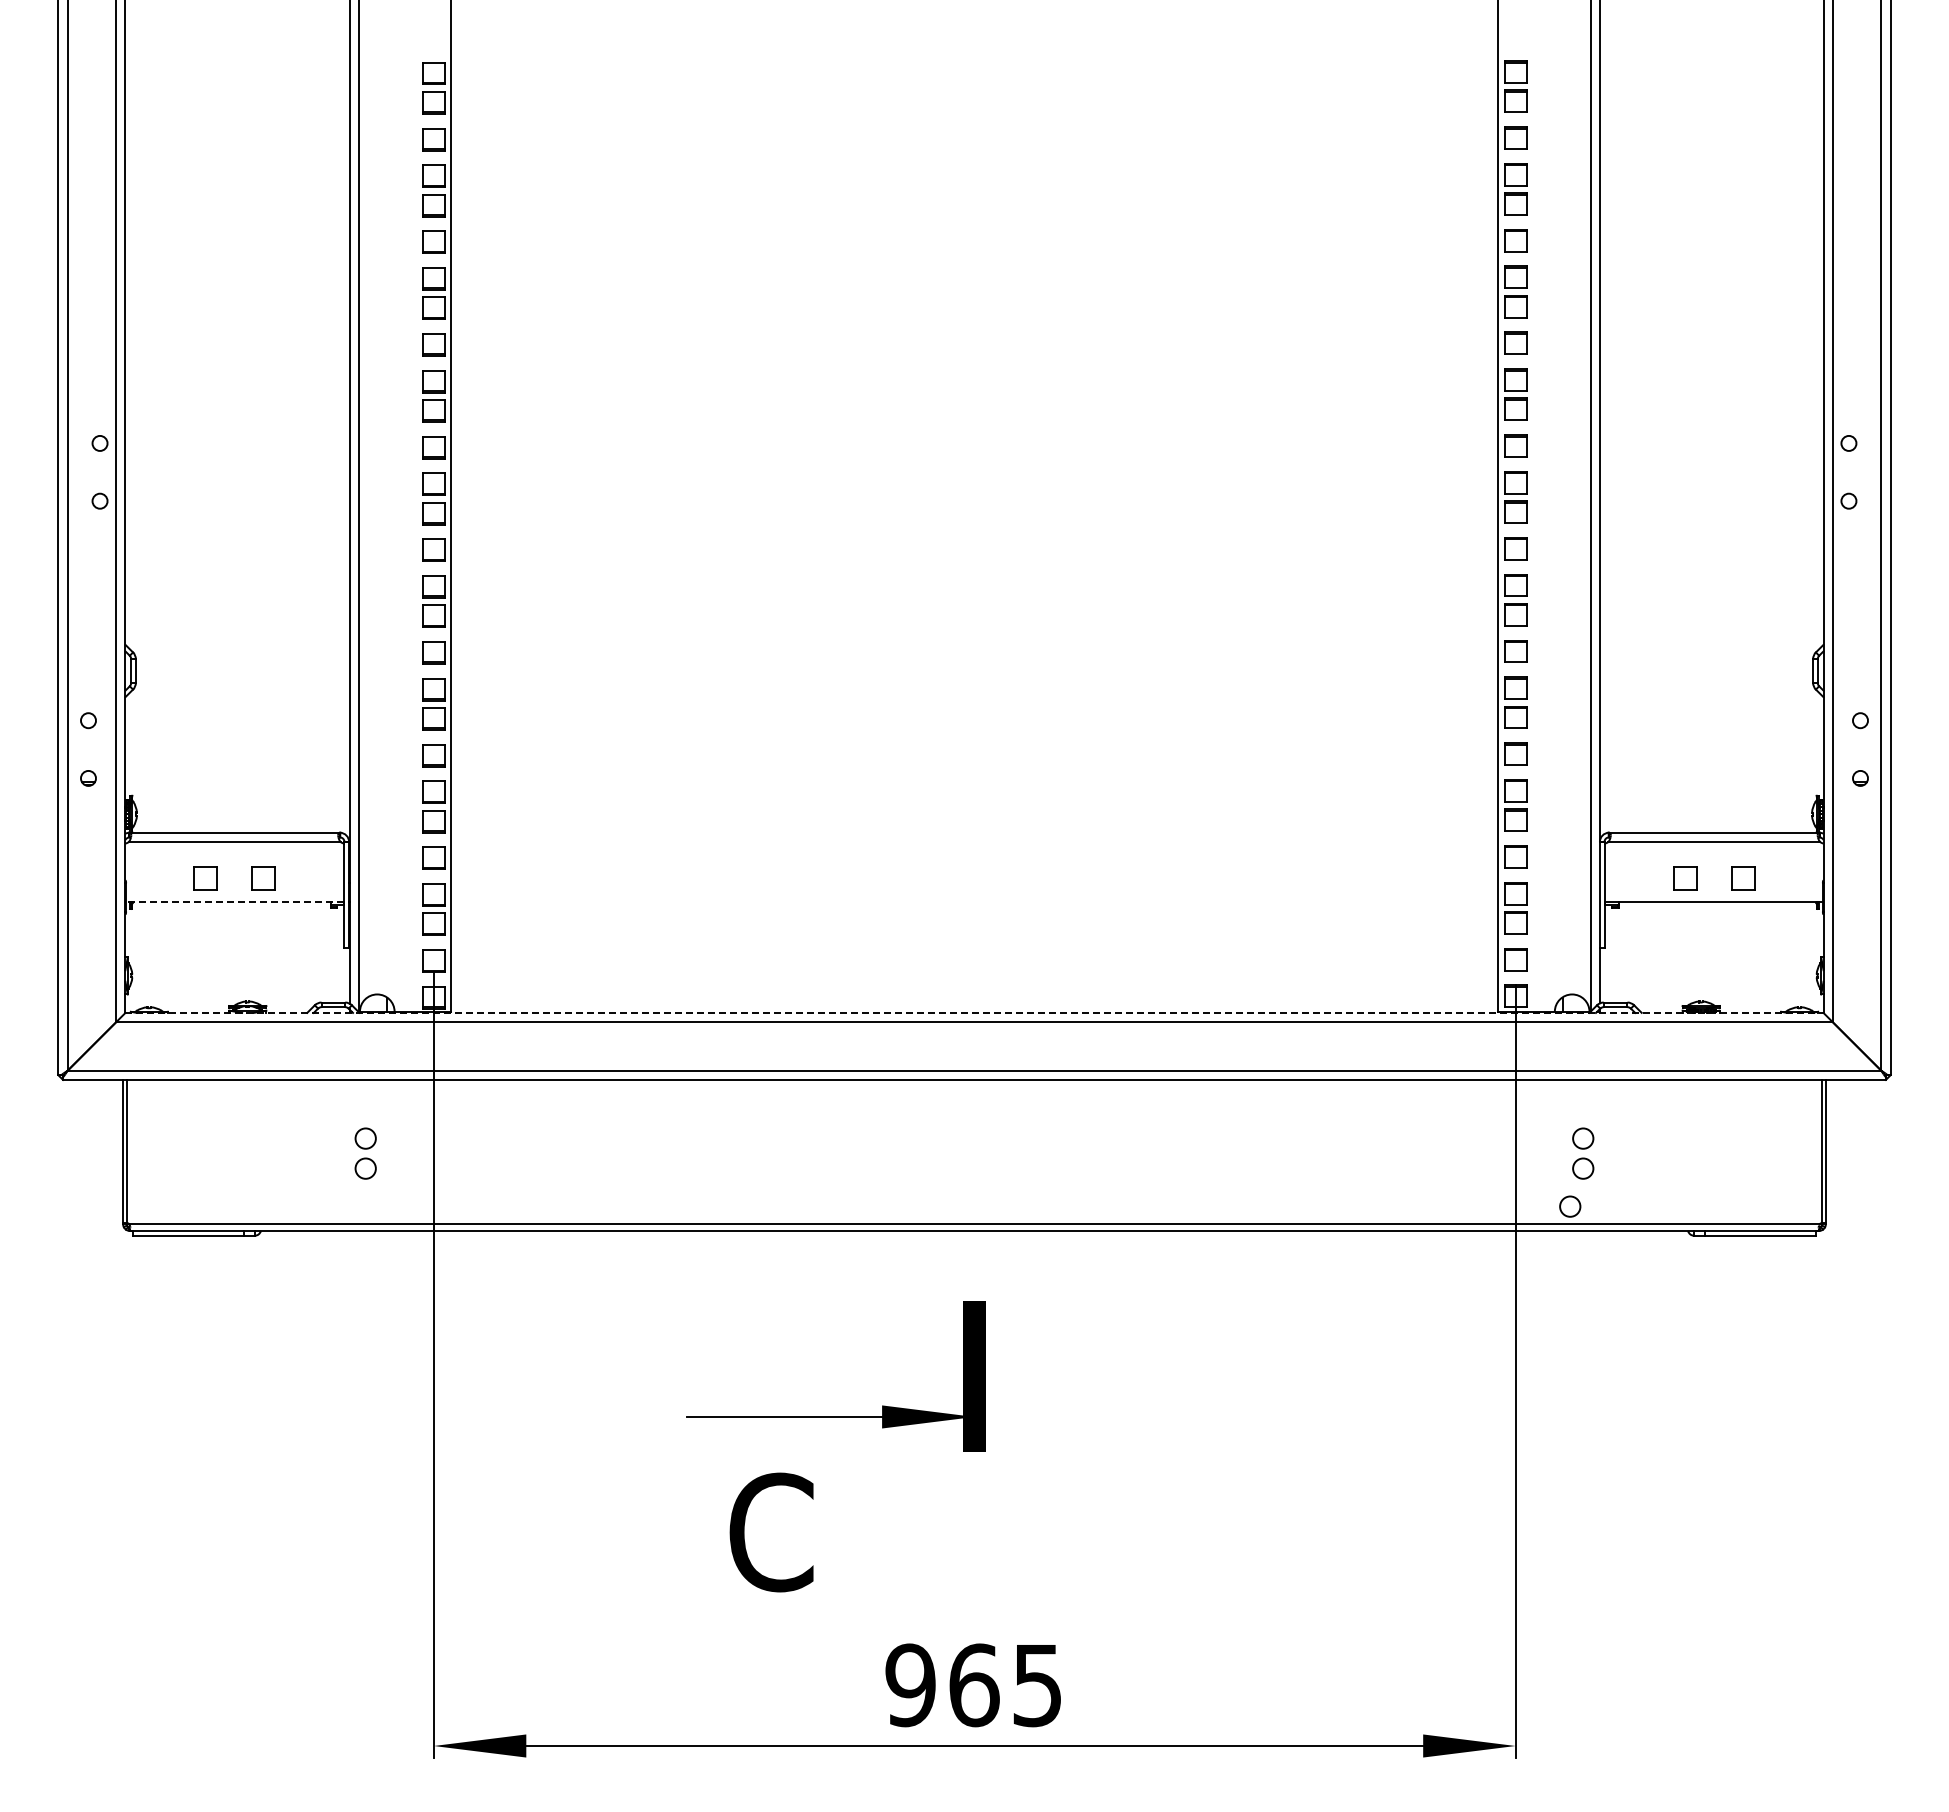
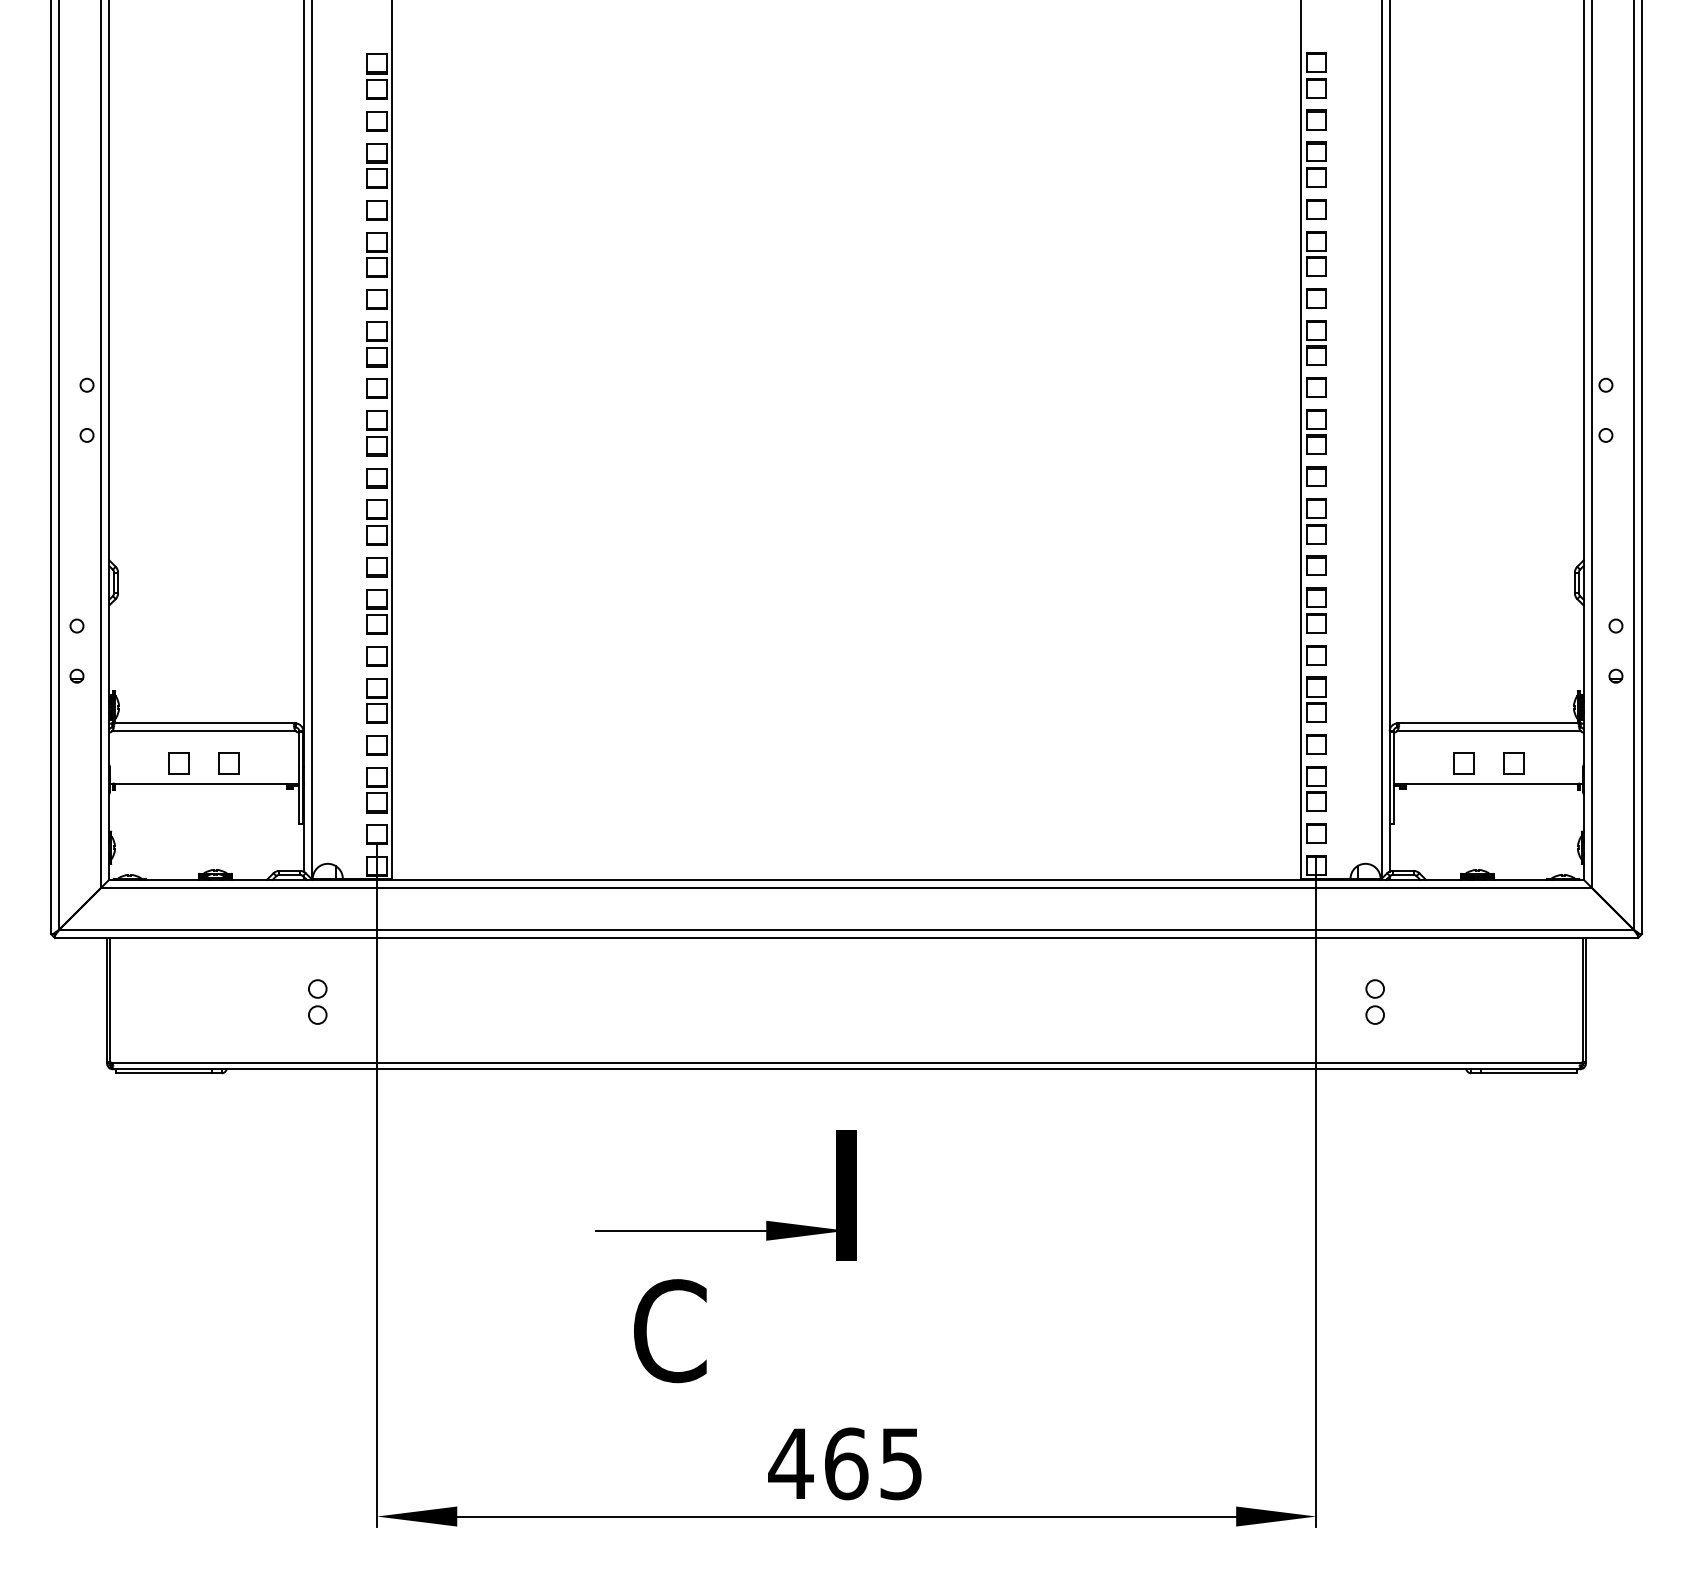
line: (234, 902) -> (203, 783), dashed -> solid
line: (974, 1012) -> (846, 879), dashed -> solid
circle: (1570, 1206) -> (1364, 1047), removed
text: (910, 1685) -> (790, 1463), 965 -> 465

